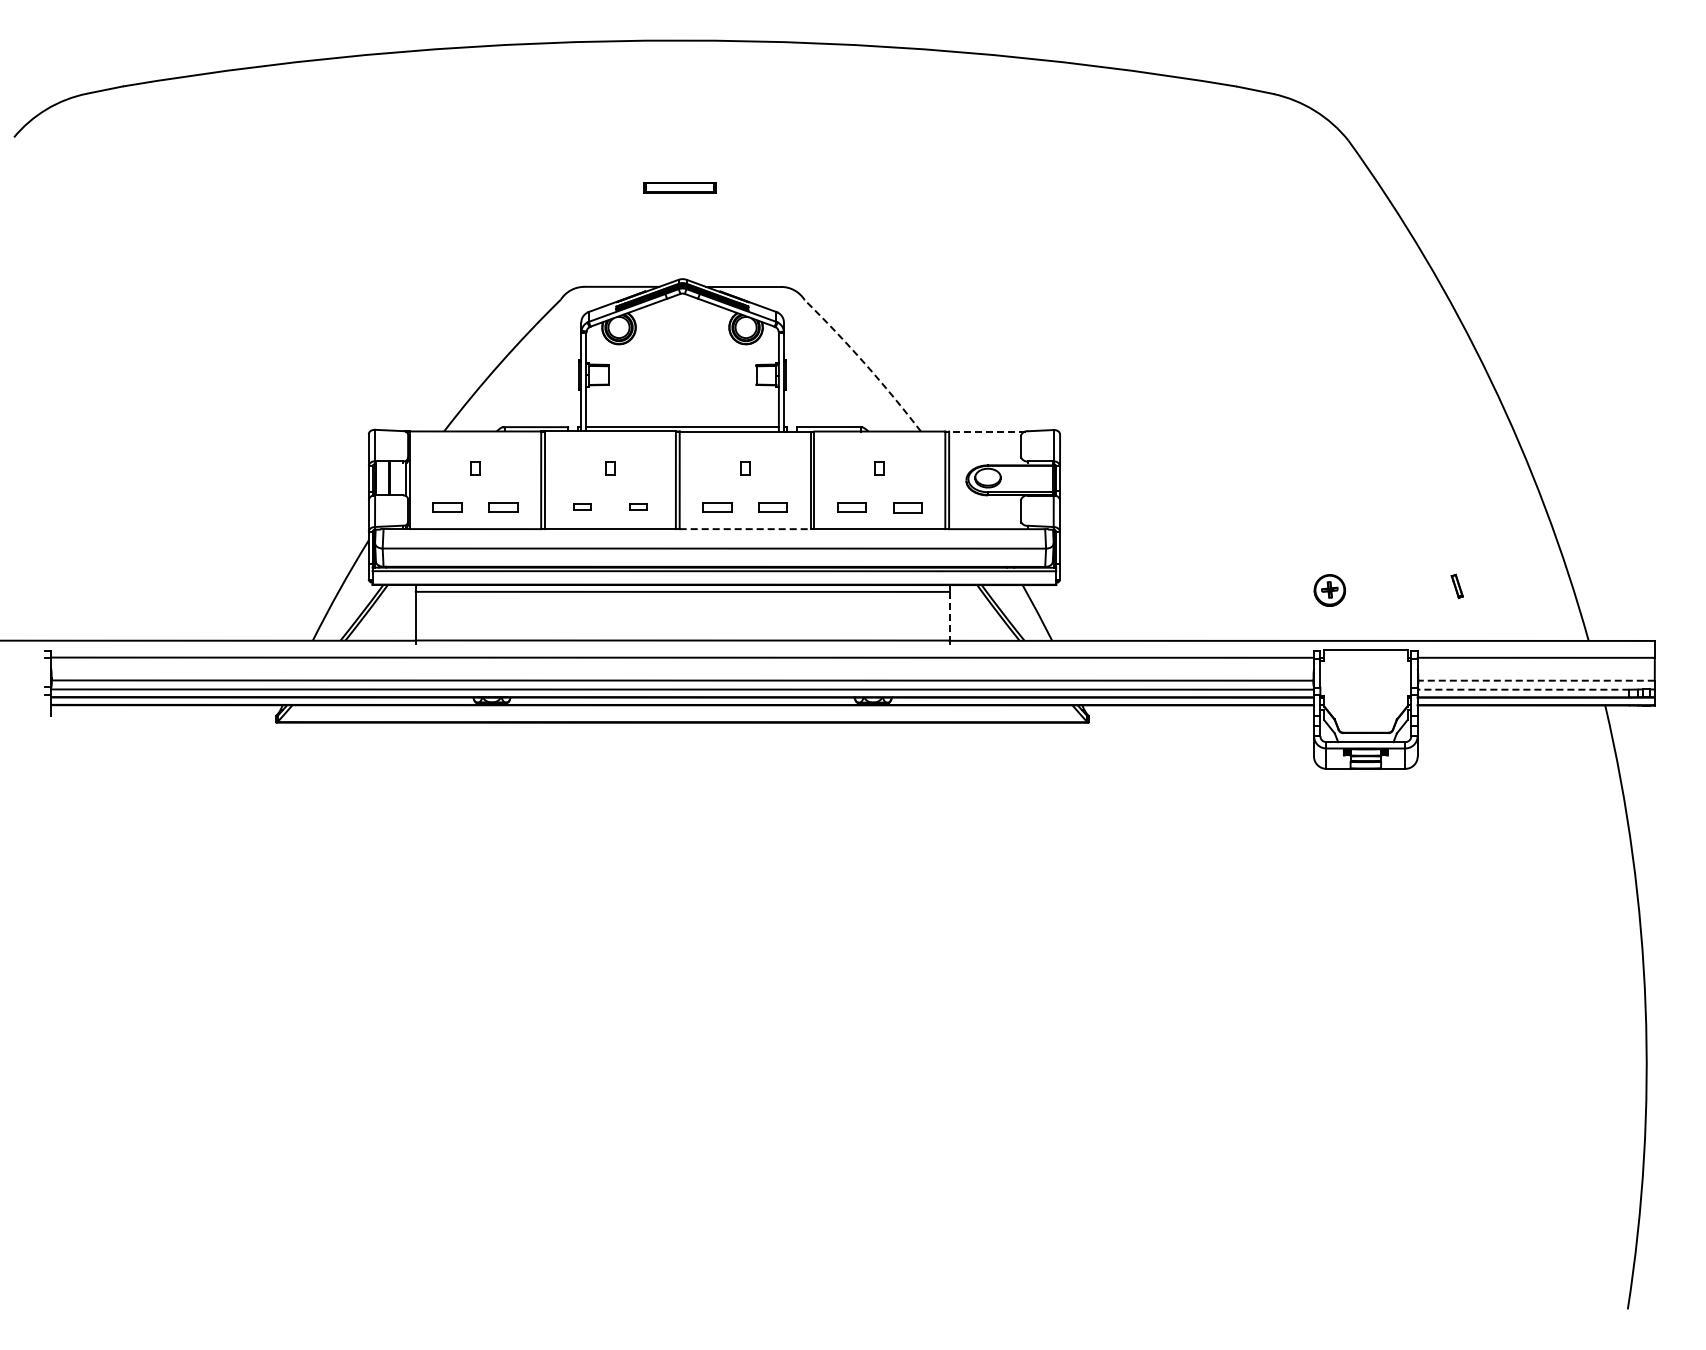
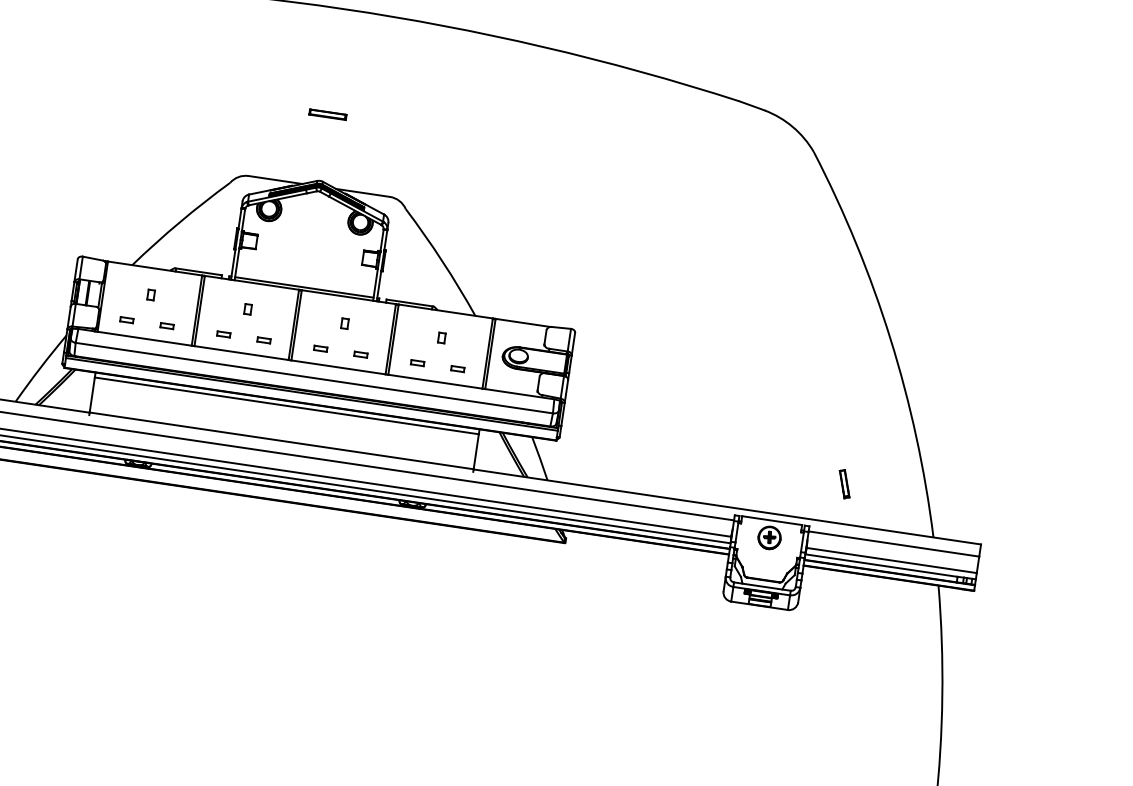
part: (679, 187) -> (327, 114), size x0.71
arc: (865, 363) -> (442, 261), dashed -> solid
line: (986, 431) -> (522, 322), dashed -> solid
part: (447, 506) -> (126, 319), size x0.62
part: (503, 506) -> (167, 325), size x0.62
part: (716, 506) -> (320, 348), size x0.62
part: (772, 506) -> (360, 354), size x0.62
part: (851, 506) -> (417, 362), size x0.62
part: (907, 506) -> (457, 368), size x0.62
line: (745, 529) -> (338, 367), dashed -> solid
part: (1457, 586) -> (844, 484), size x1.67
part: (1329, 590) -> (769, 537), moved
line: (949, 616) -> (476, 451), dashed -> solid
line: (1536, 680) -> (891, 560), dashed -> solid
line: (1523, 689) -> (881, 565), dashed -> solid

